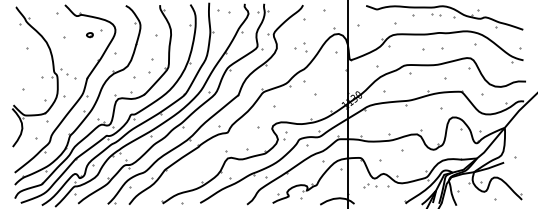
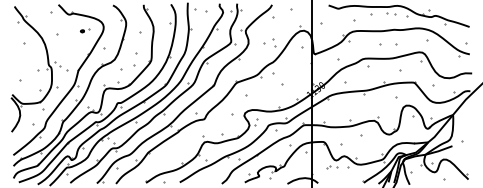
part: (94, 33) -> (84, 30), size x0.6

